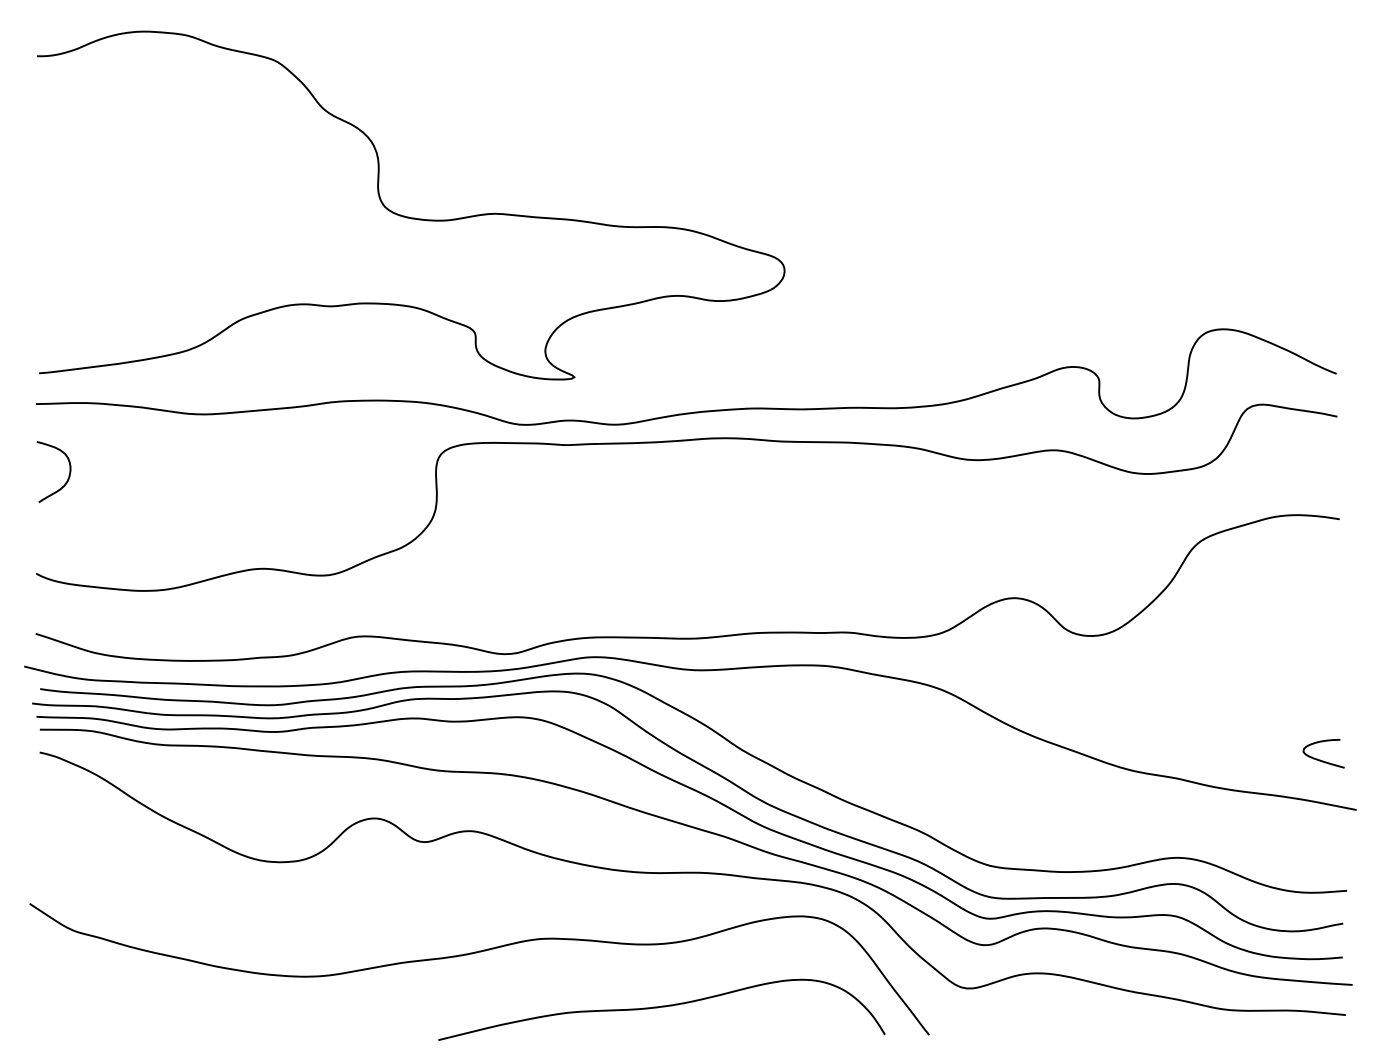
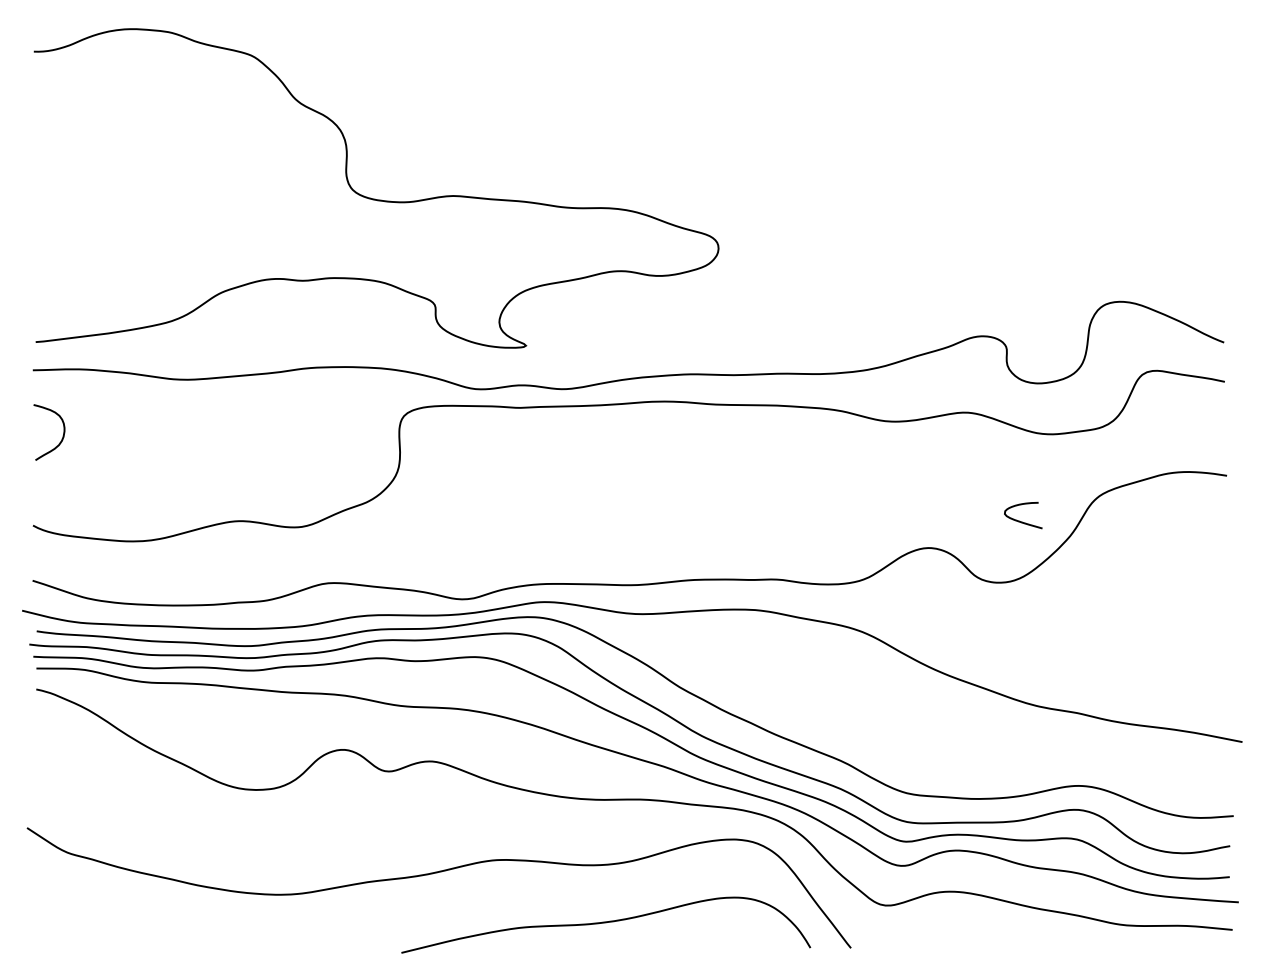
curve: (1322, 760) -> (1022, 521), moved

